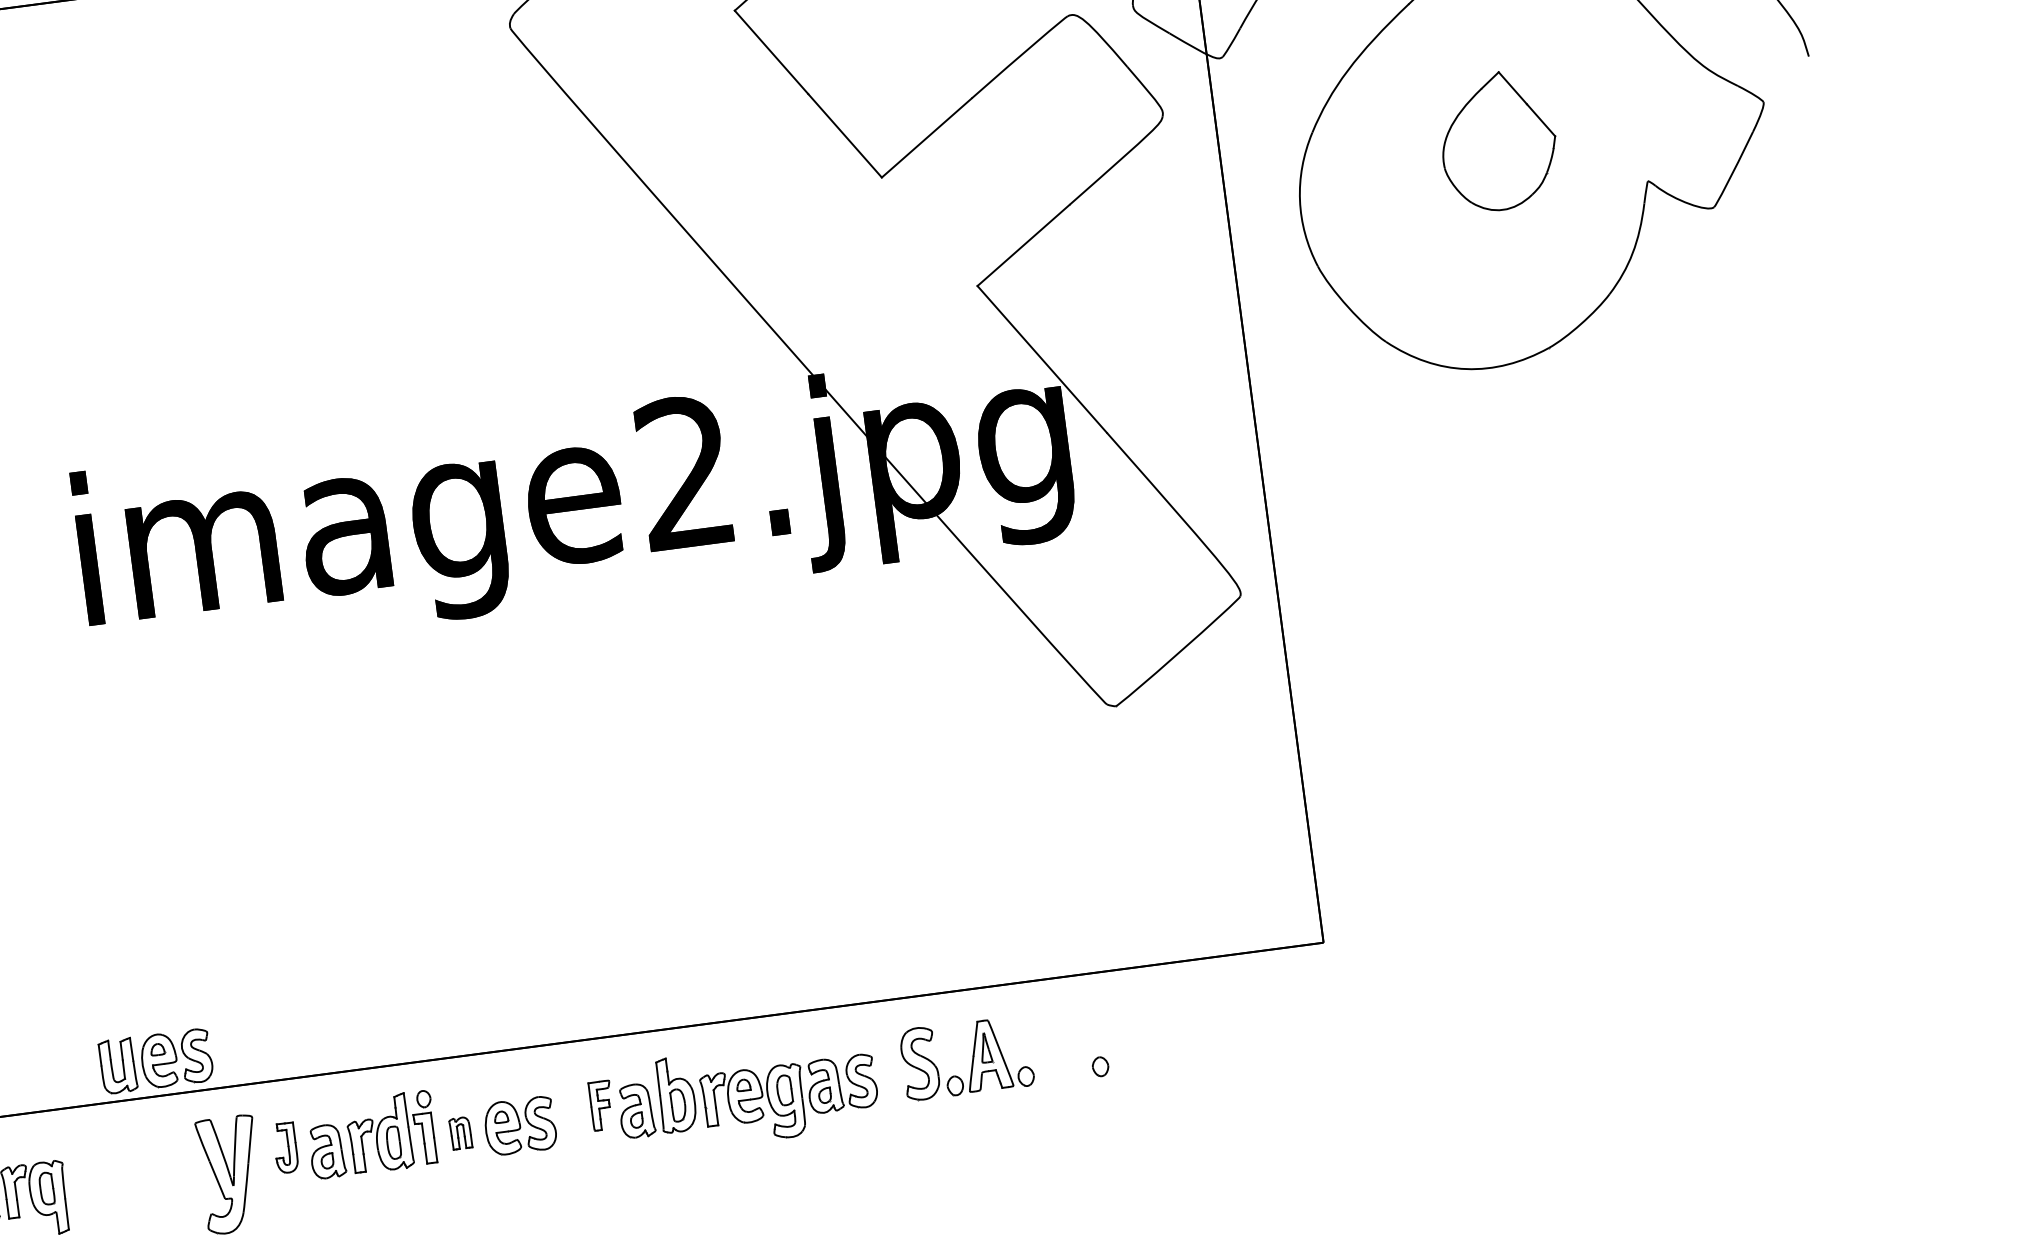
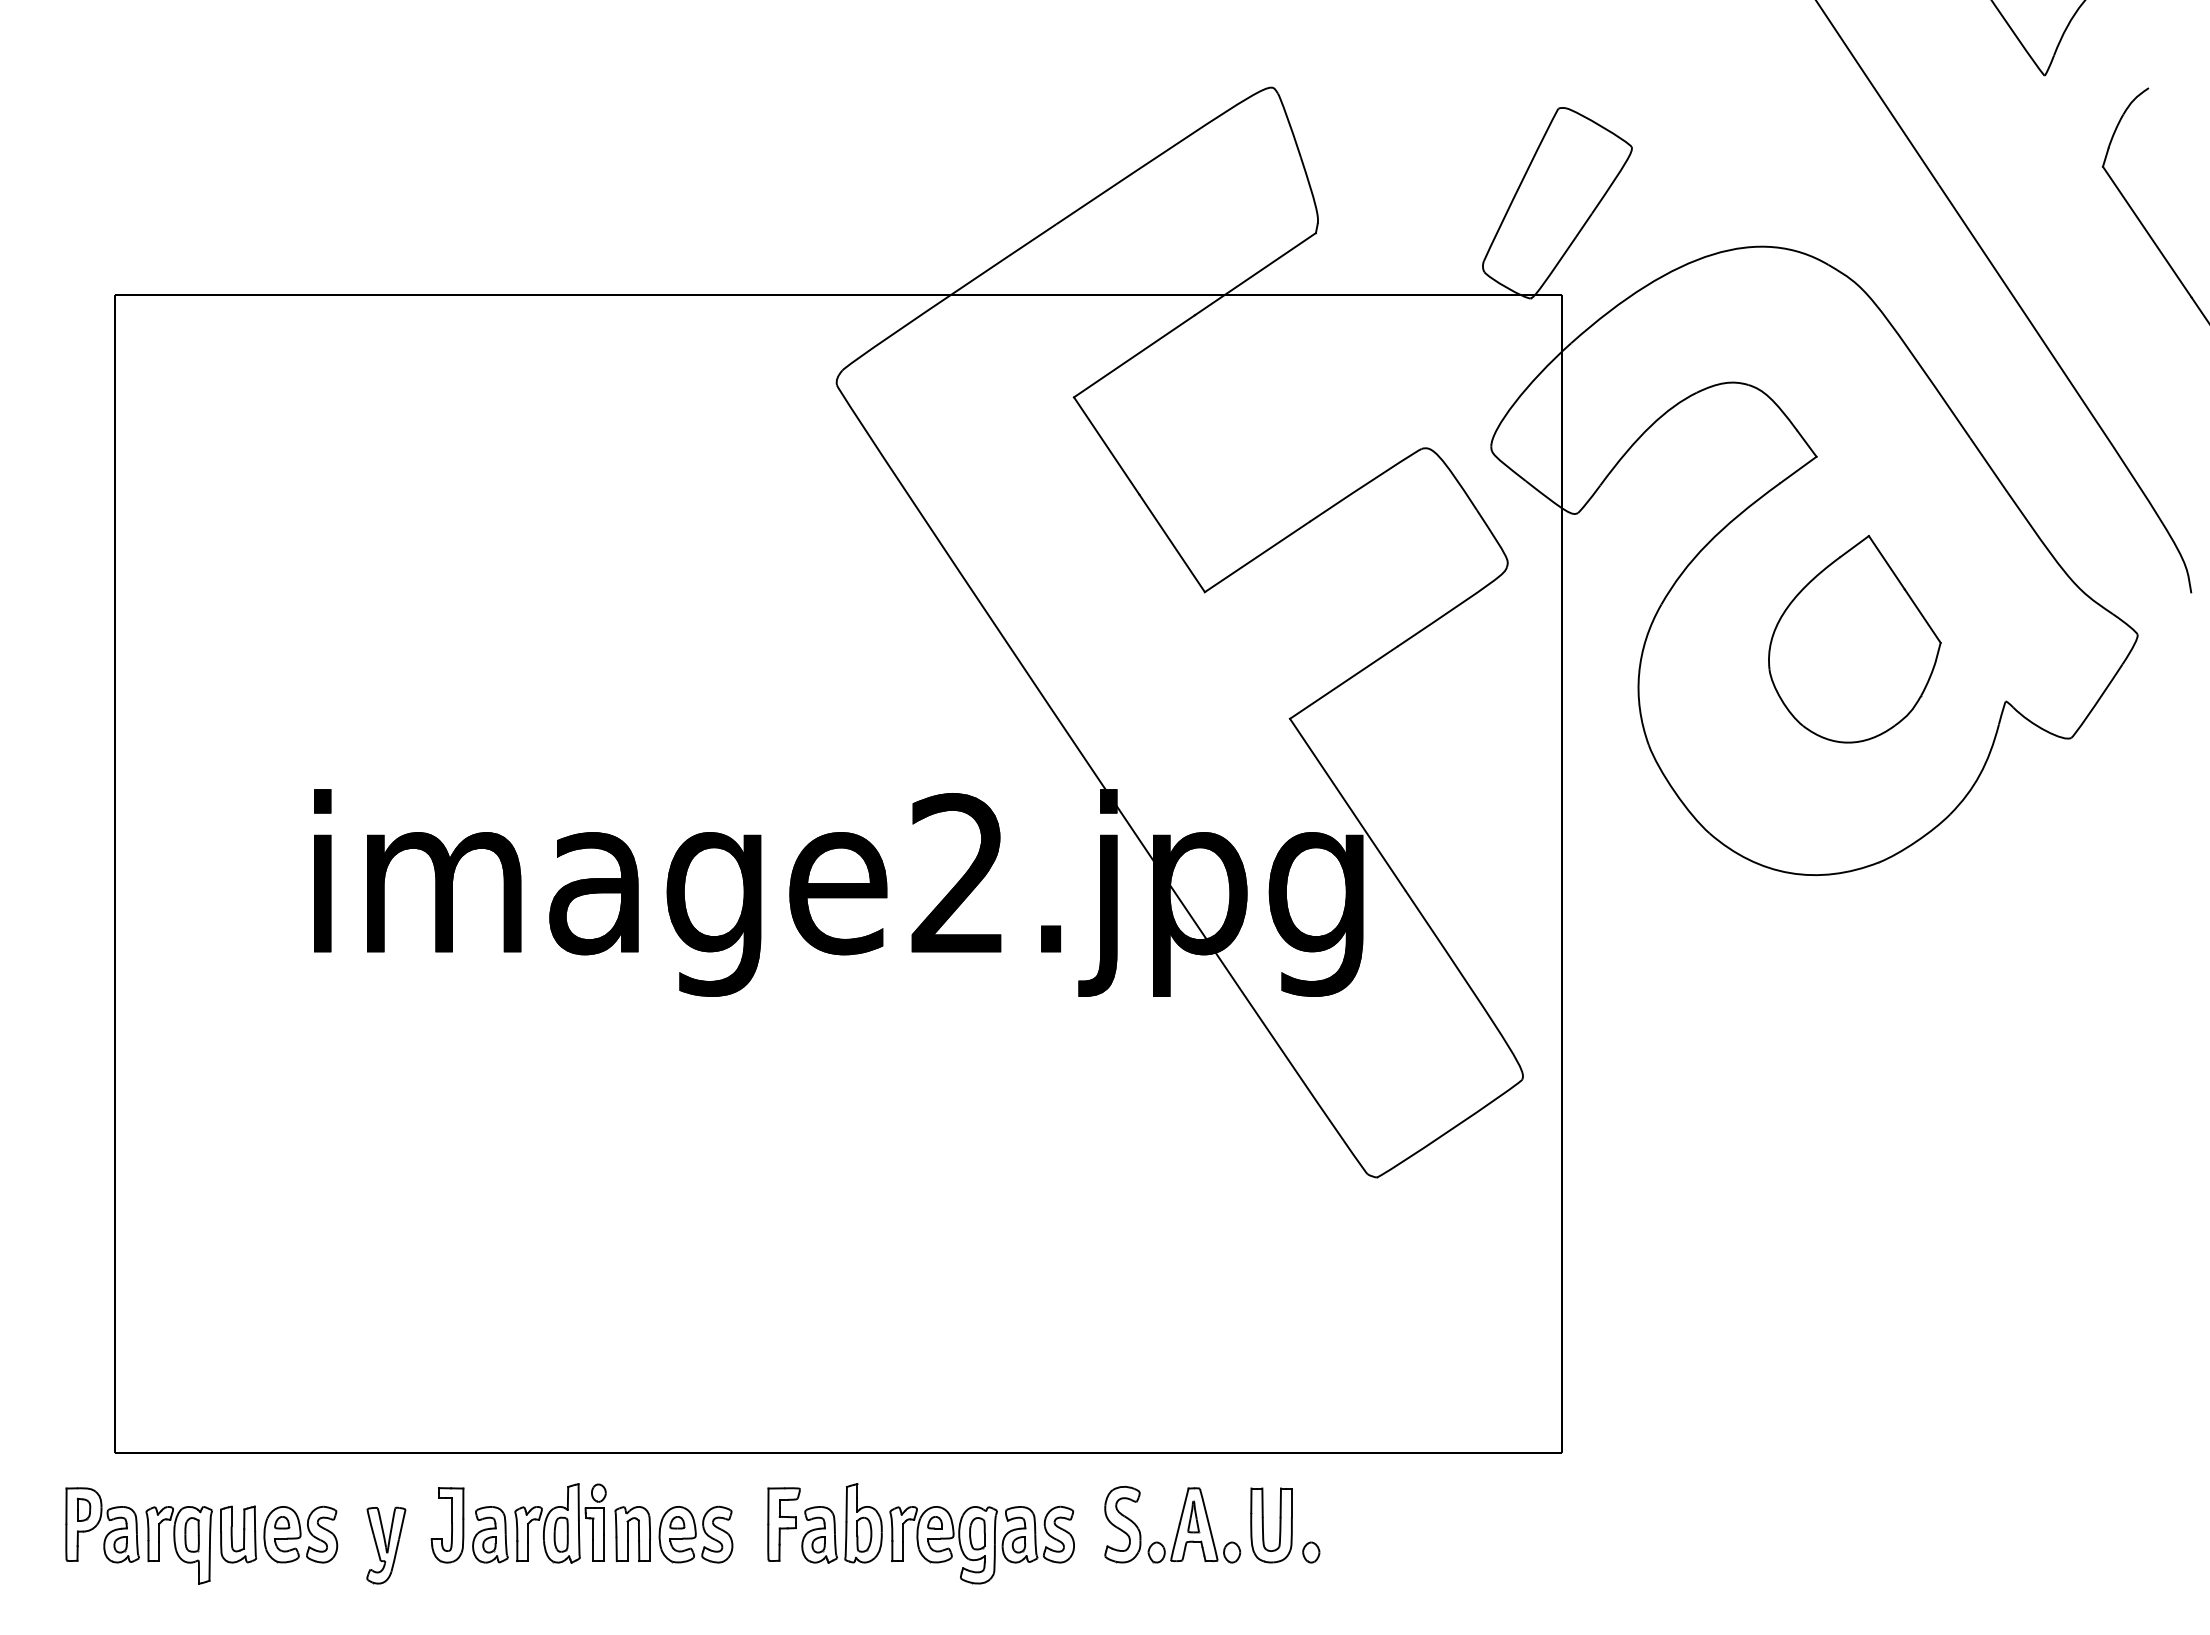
part: (1497, 140) -> (1854, 638), size x1.43
part: (1052, 1047) -> (1263, 1525), added
part: (156, 1061) -> (279, 1534), moved
part: (601, 1105) -> (783, 1524), size x1.43
part: (460, 1132) -> (632, 1533), size x1.67
part: (285, 1148) -> (447, 1525), size x1.43
part: (230, 1174) -> (386, 1545), size x0.62

